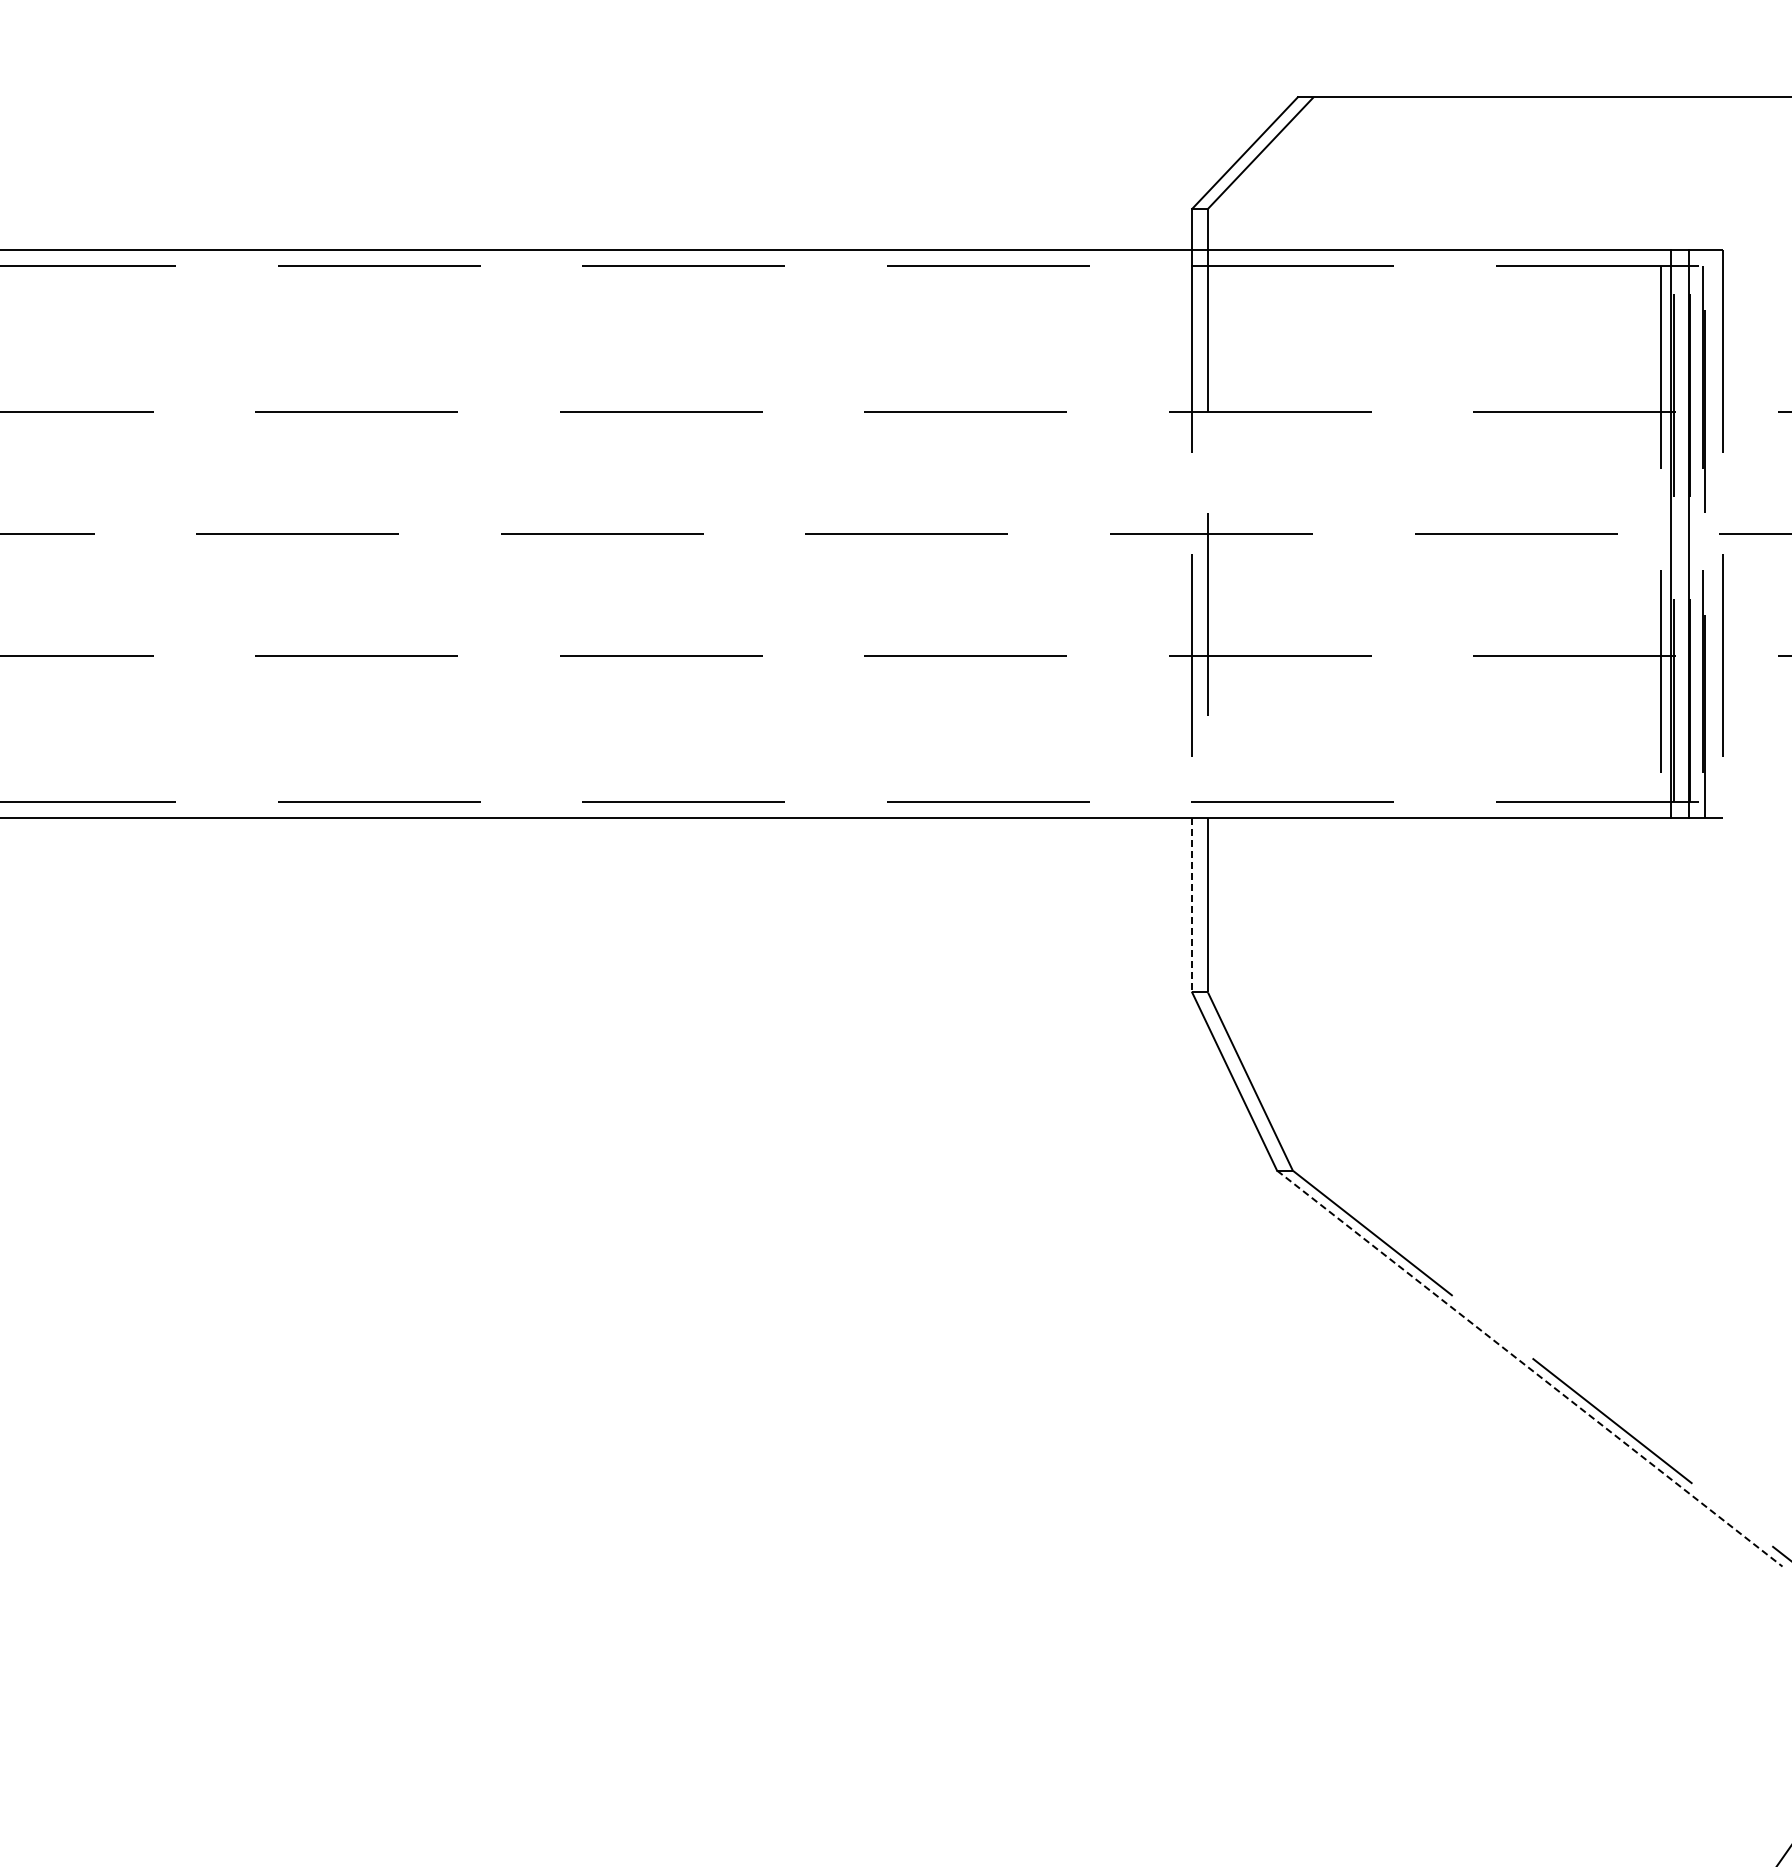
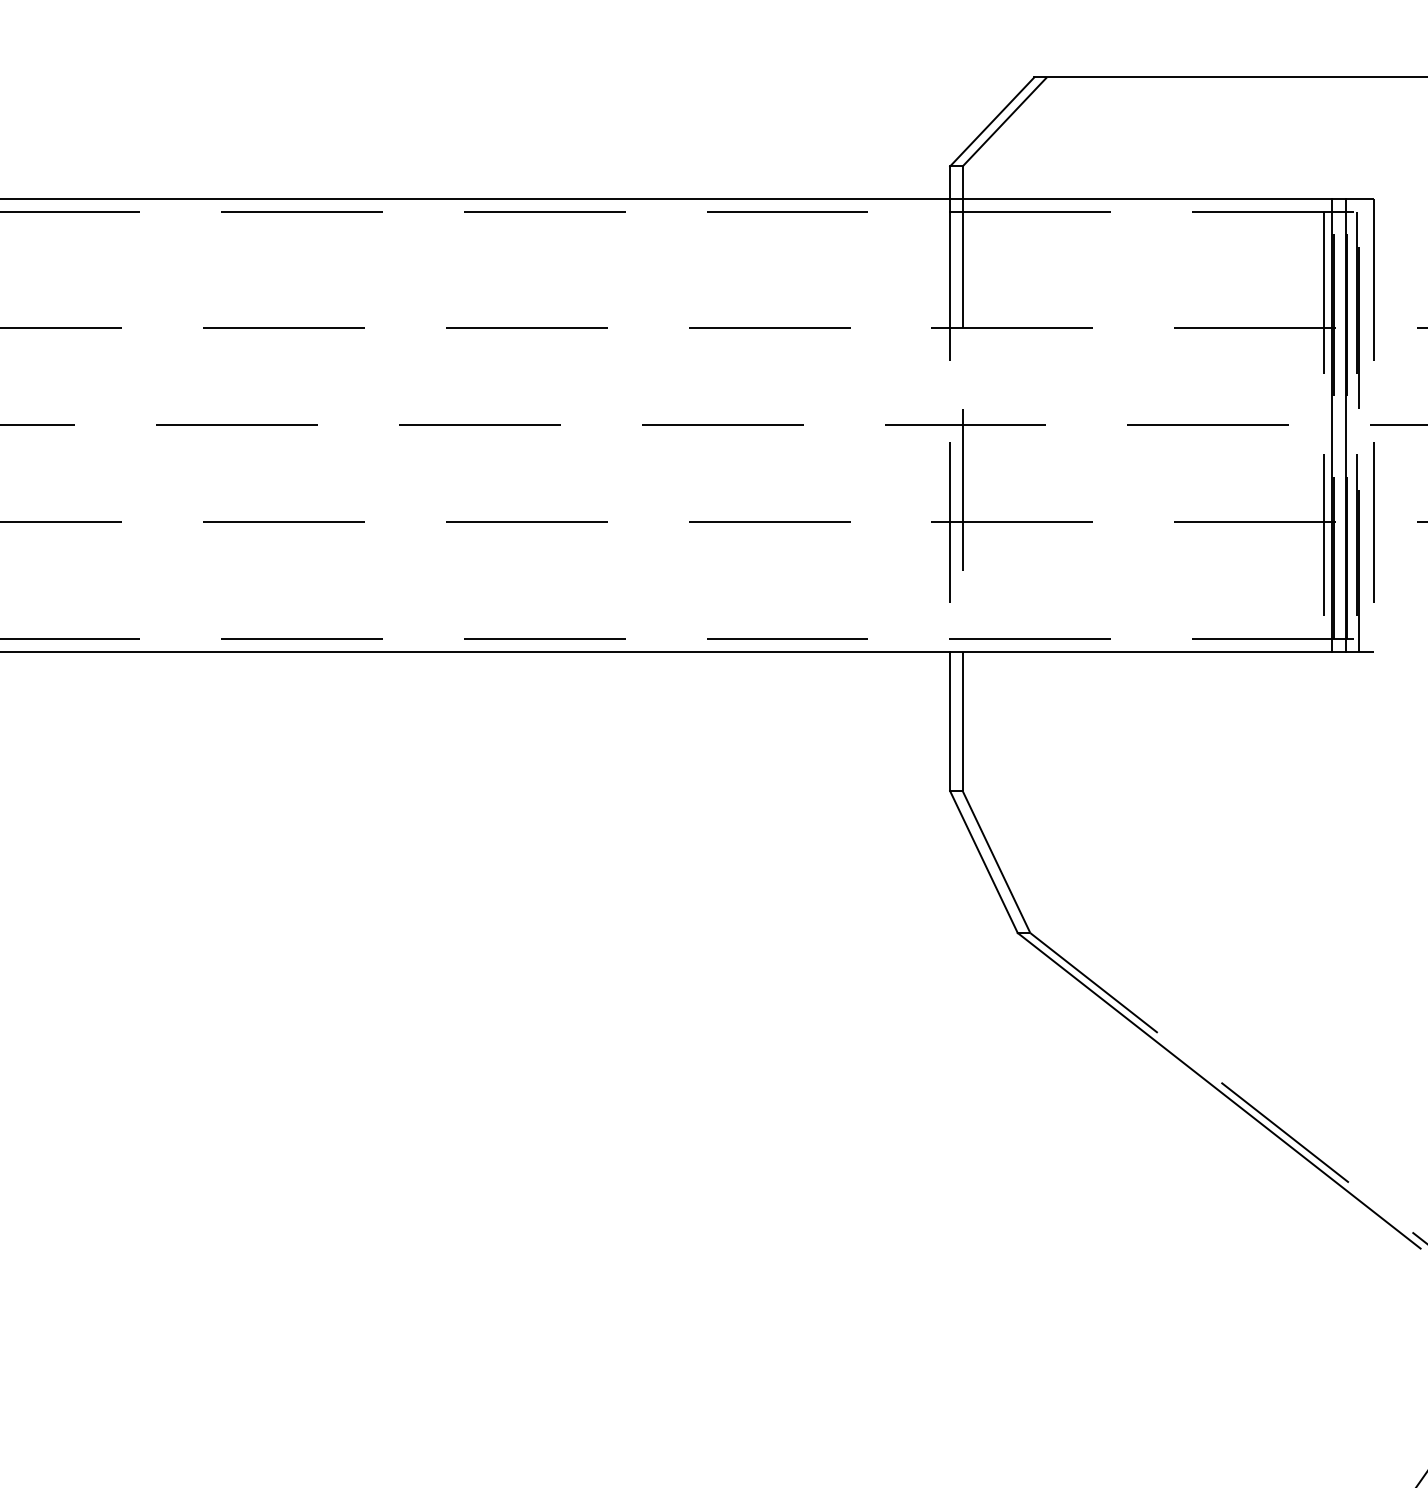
line: (1192, 905) -> (950, 721), dashed -> solid
line: (1529, 1368) -> (1218, 1090), dashed -> solid

